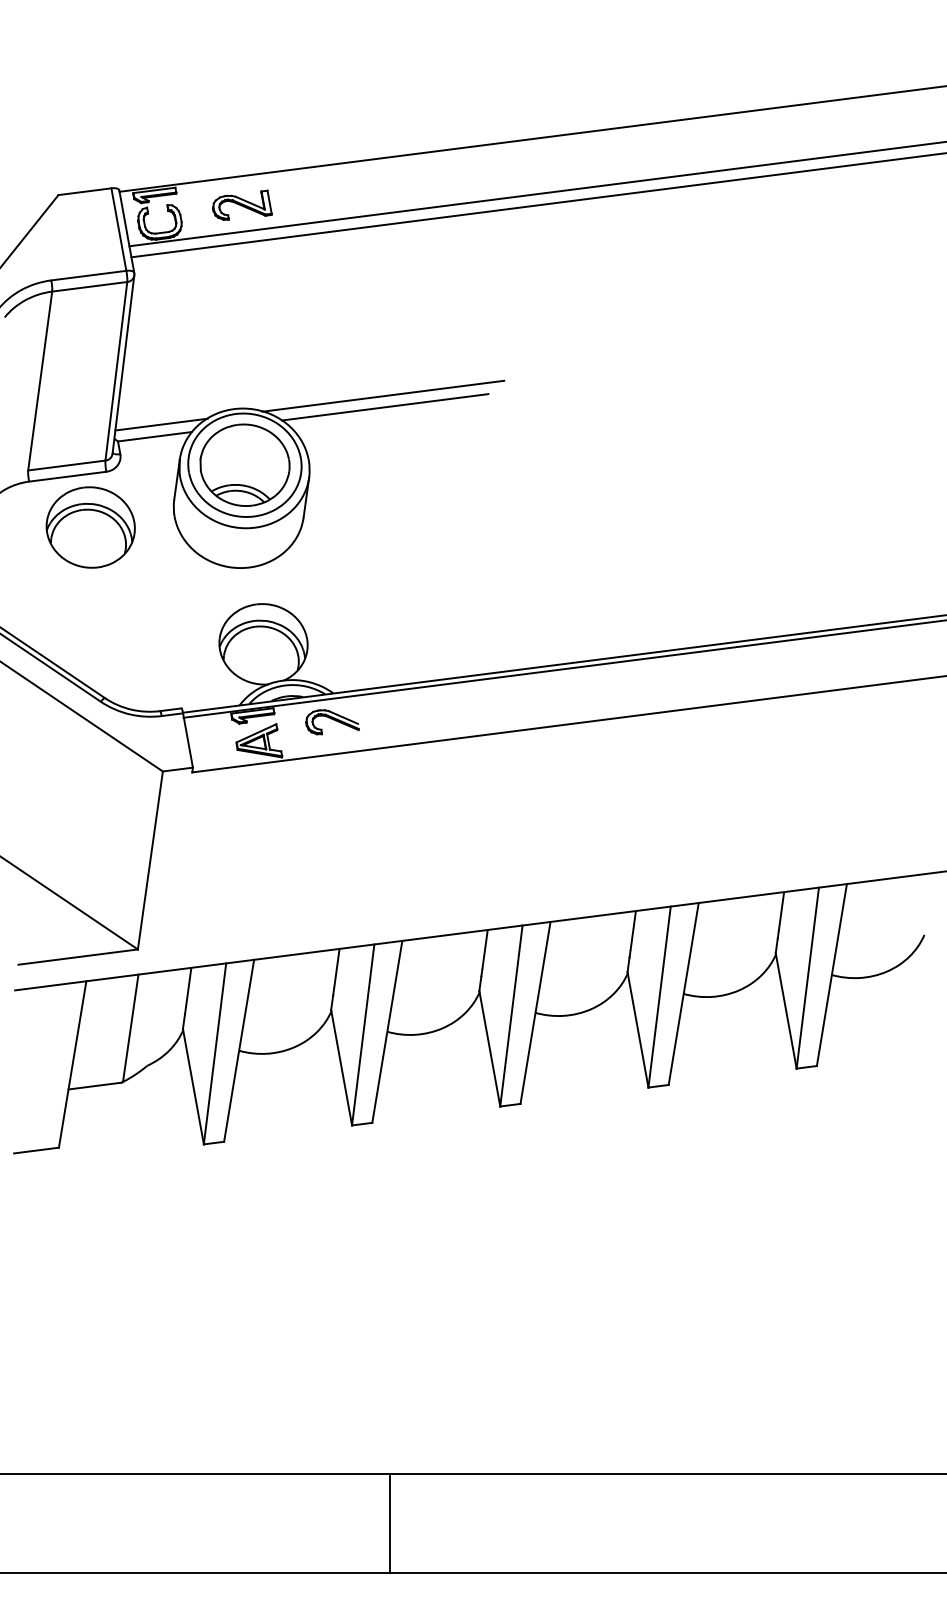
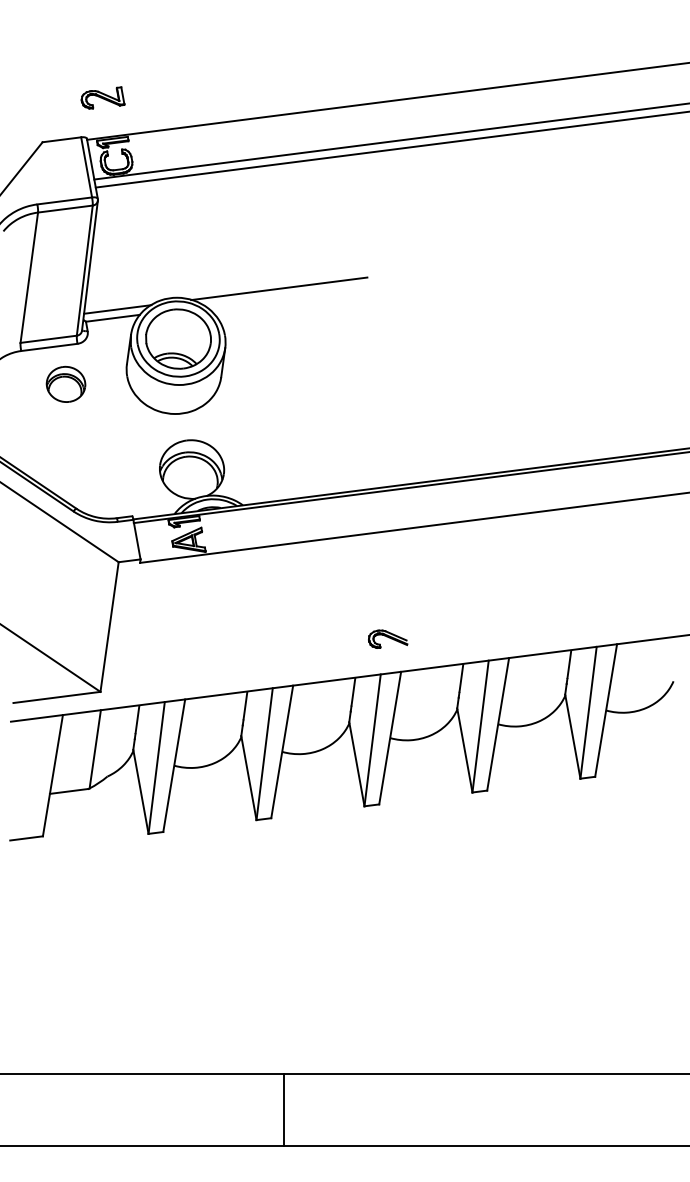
part: (242, 204) -> (103, 97), moved
line: (385, 407) -> (280, 297), removed
part: (90, 527) -> (65, 384), size x0.6
part: (332, 722) -> (387, 639), moved

